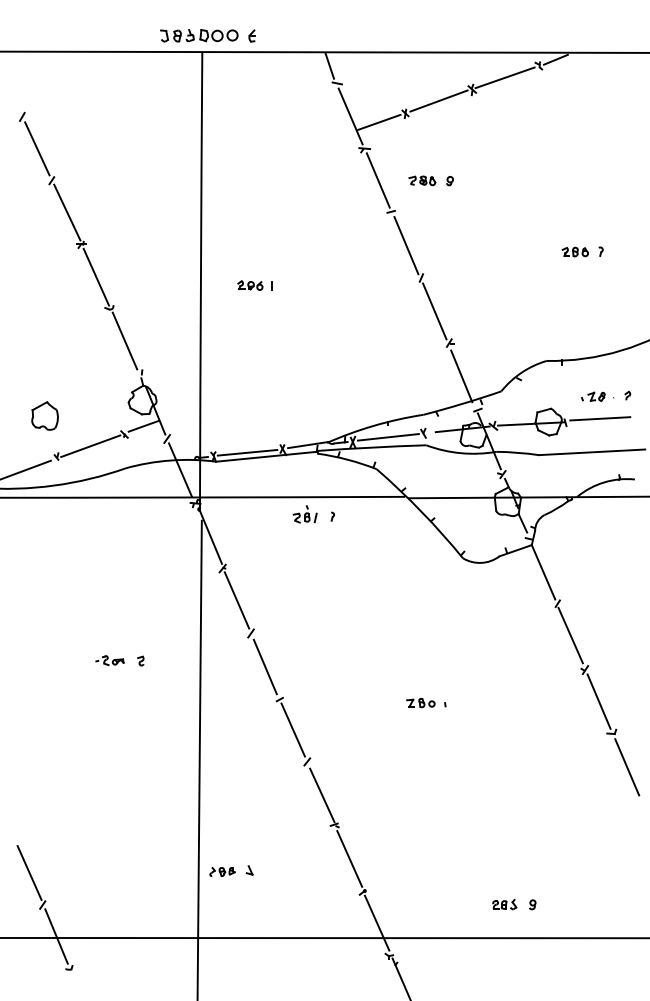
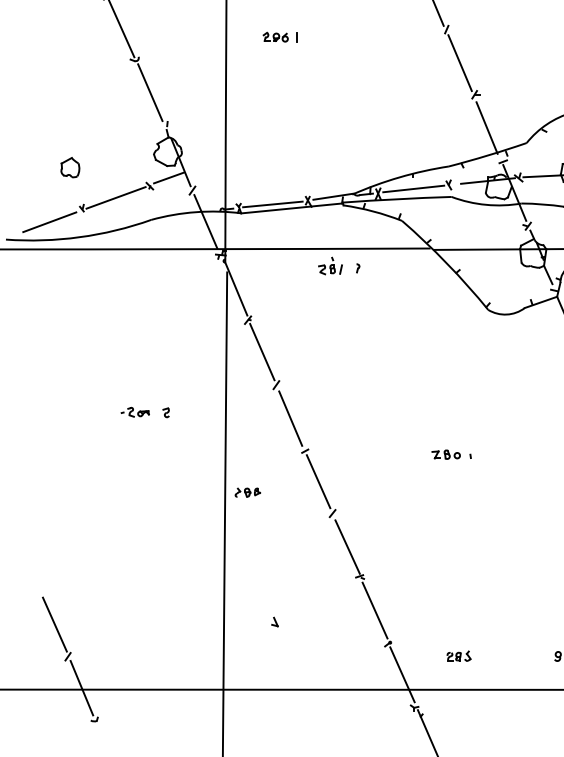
part: (44, 415) -> (69, 167), size x0.7
part: (222, 871) -> (247, 492), moved
part: (504, 904) -> (458, 656), moved

